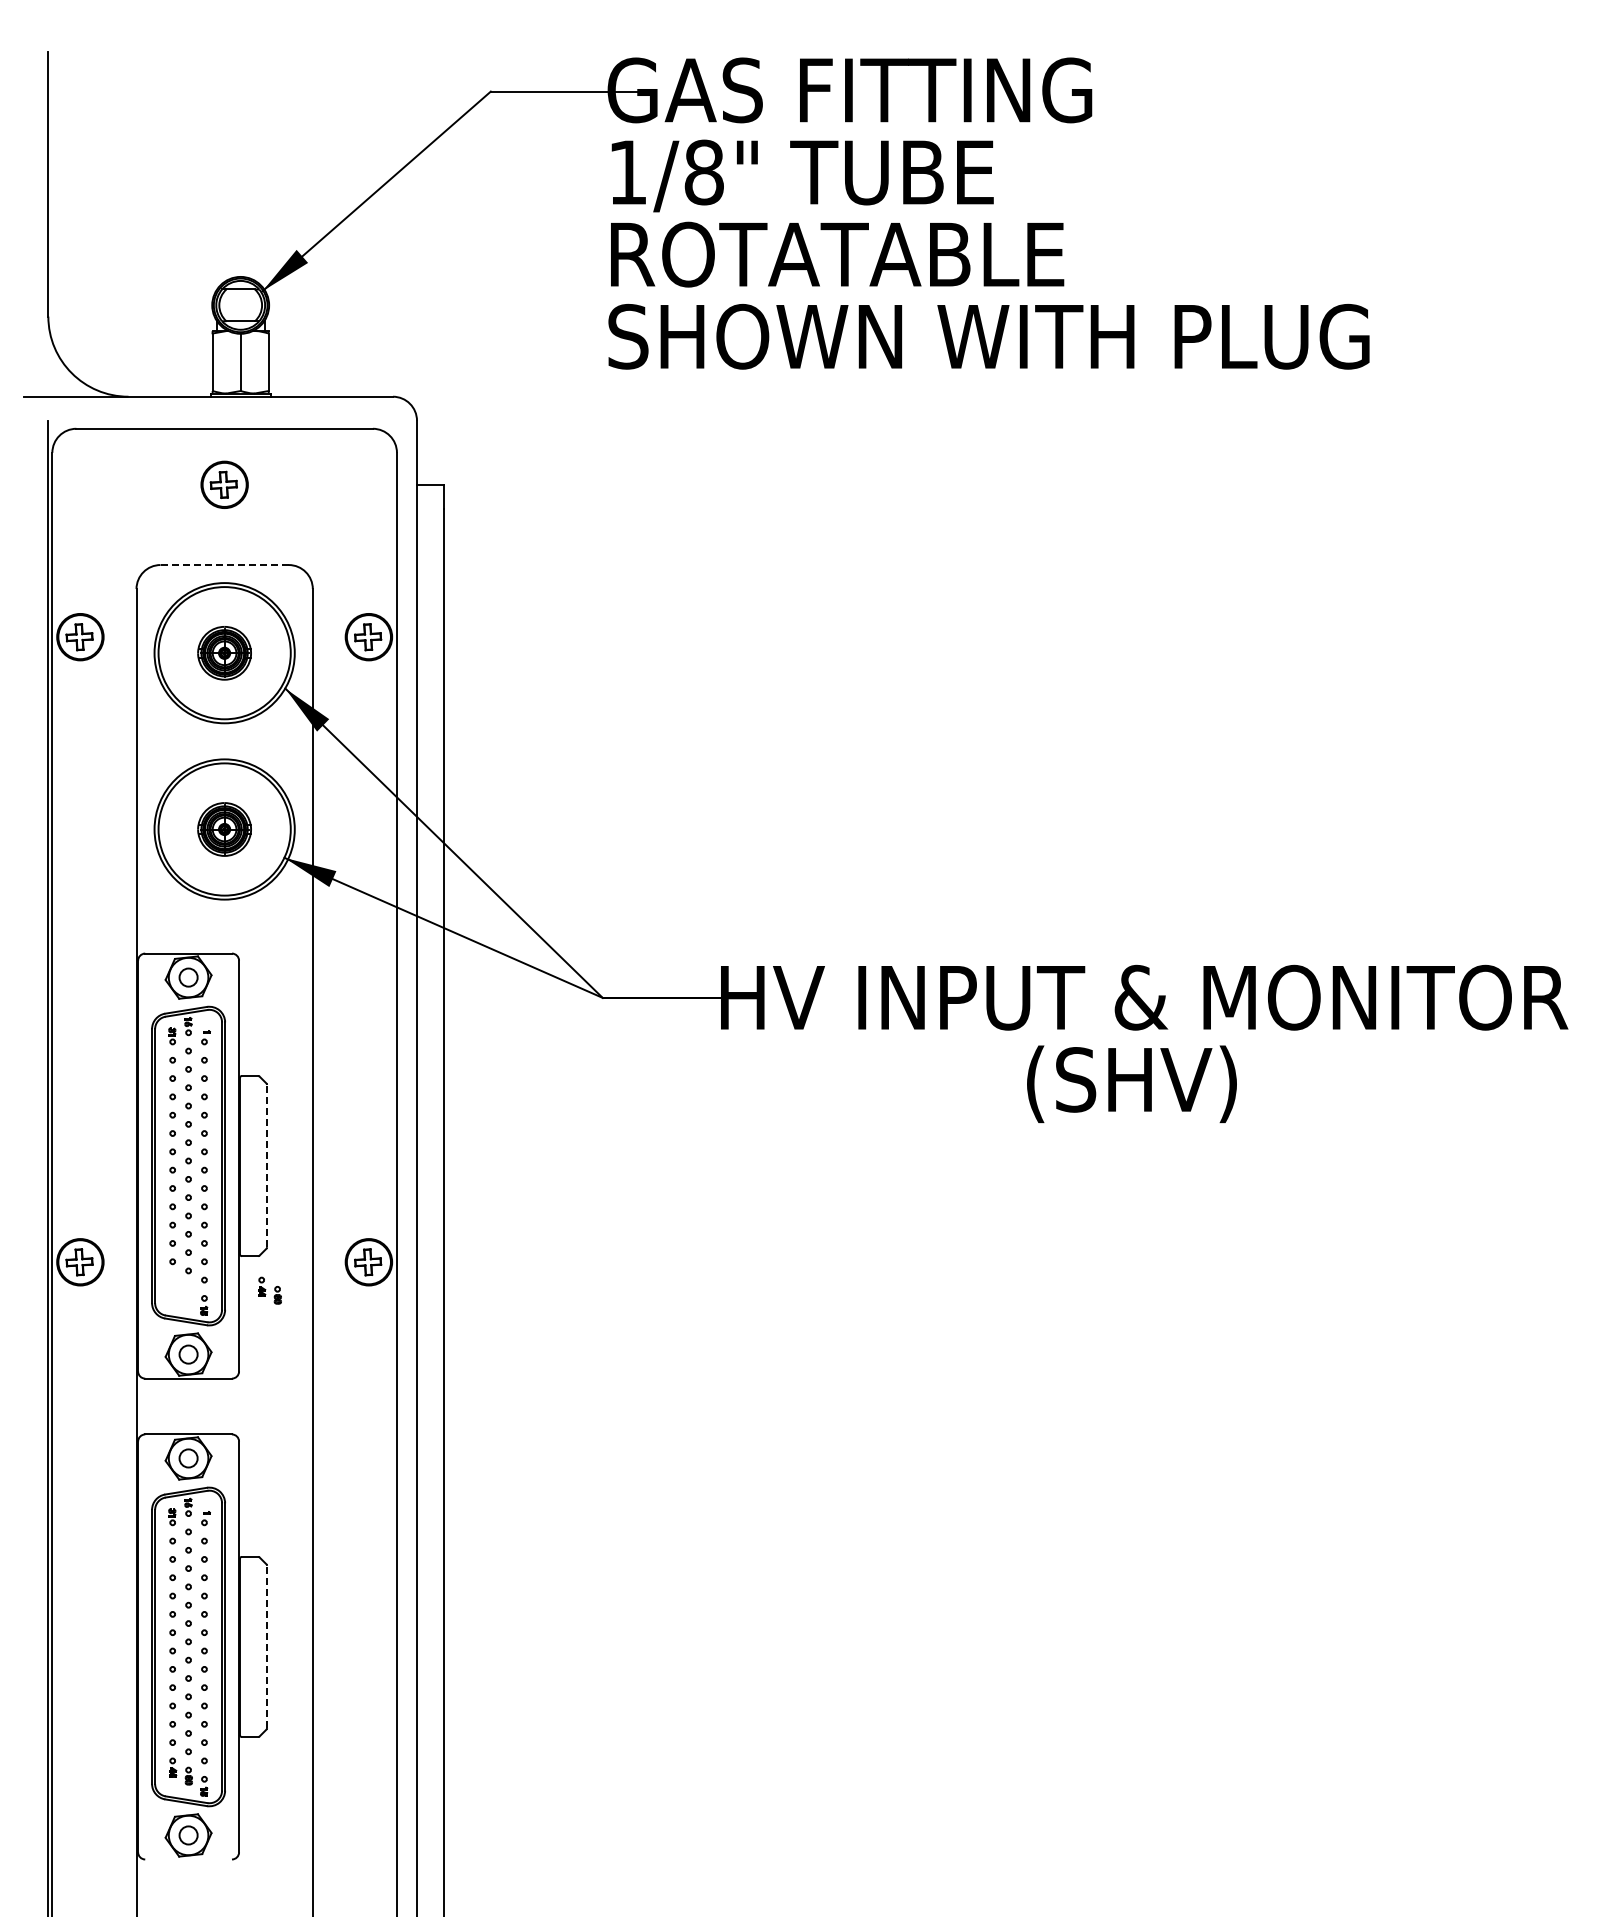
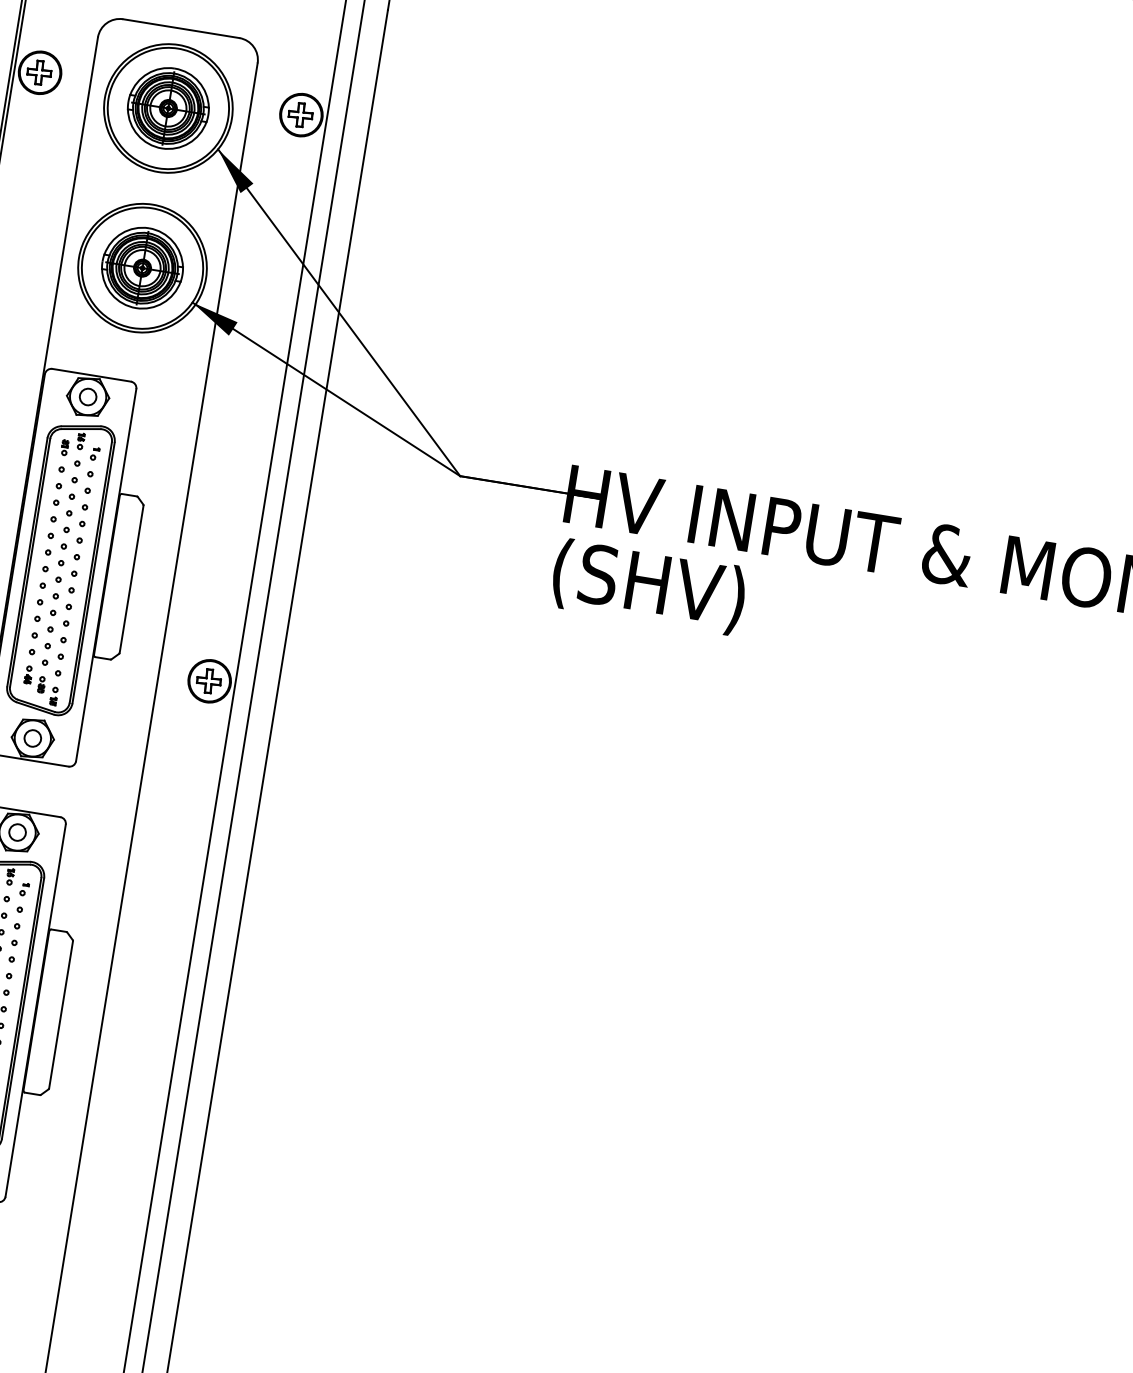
line: (224, 565) -> (181, 29), dashed -> solid
part: (224, 653) -> (168, 108), size x1.67
part: (224, 829) -> (142, 268), size x1.67
text: (1131, 1083) -> (648, 586), moved
line: (267, 1165) -> (132, 578), dashed -> solid
part: (269, 1290) -> (34, 679), moved
line: (267, 1646) -> (61, 1014), dashed -> solid

